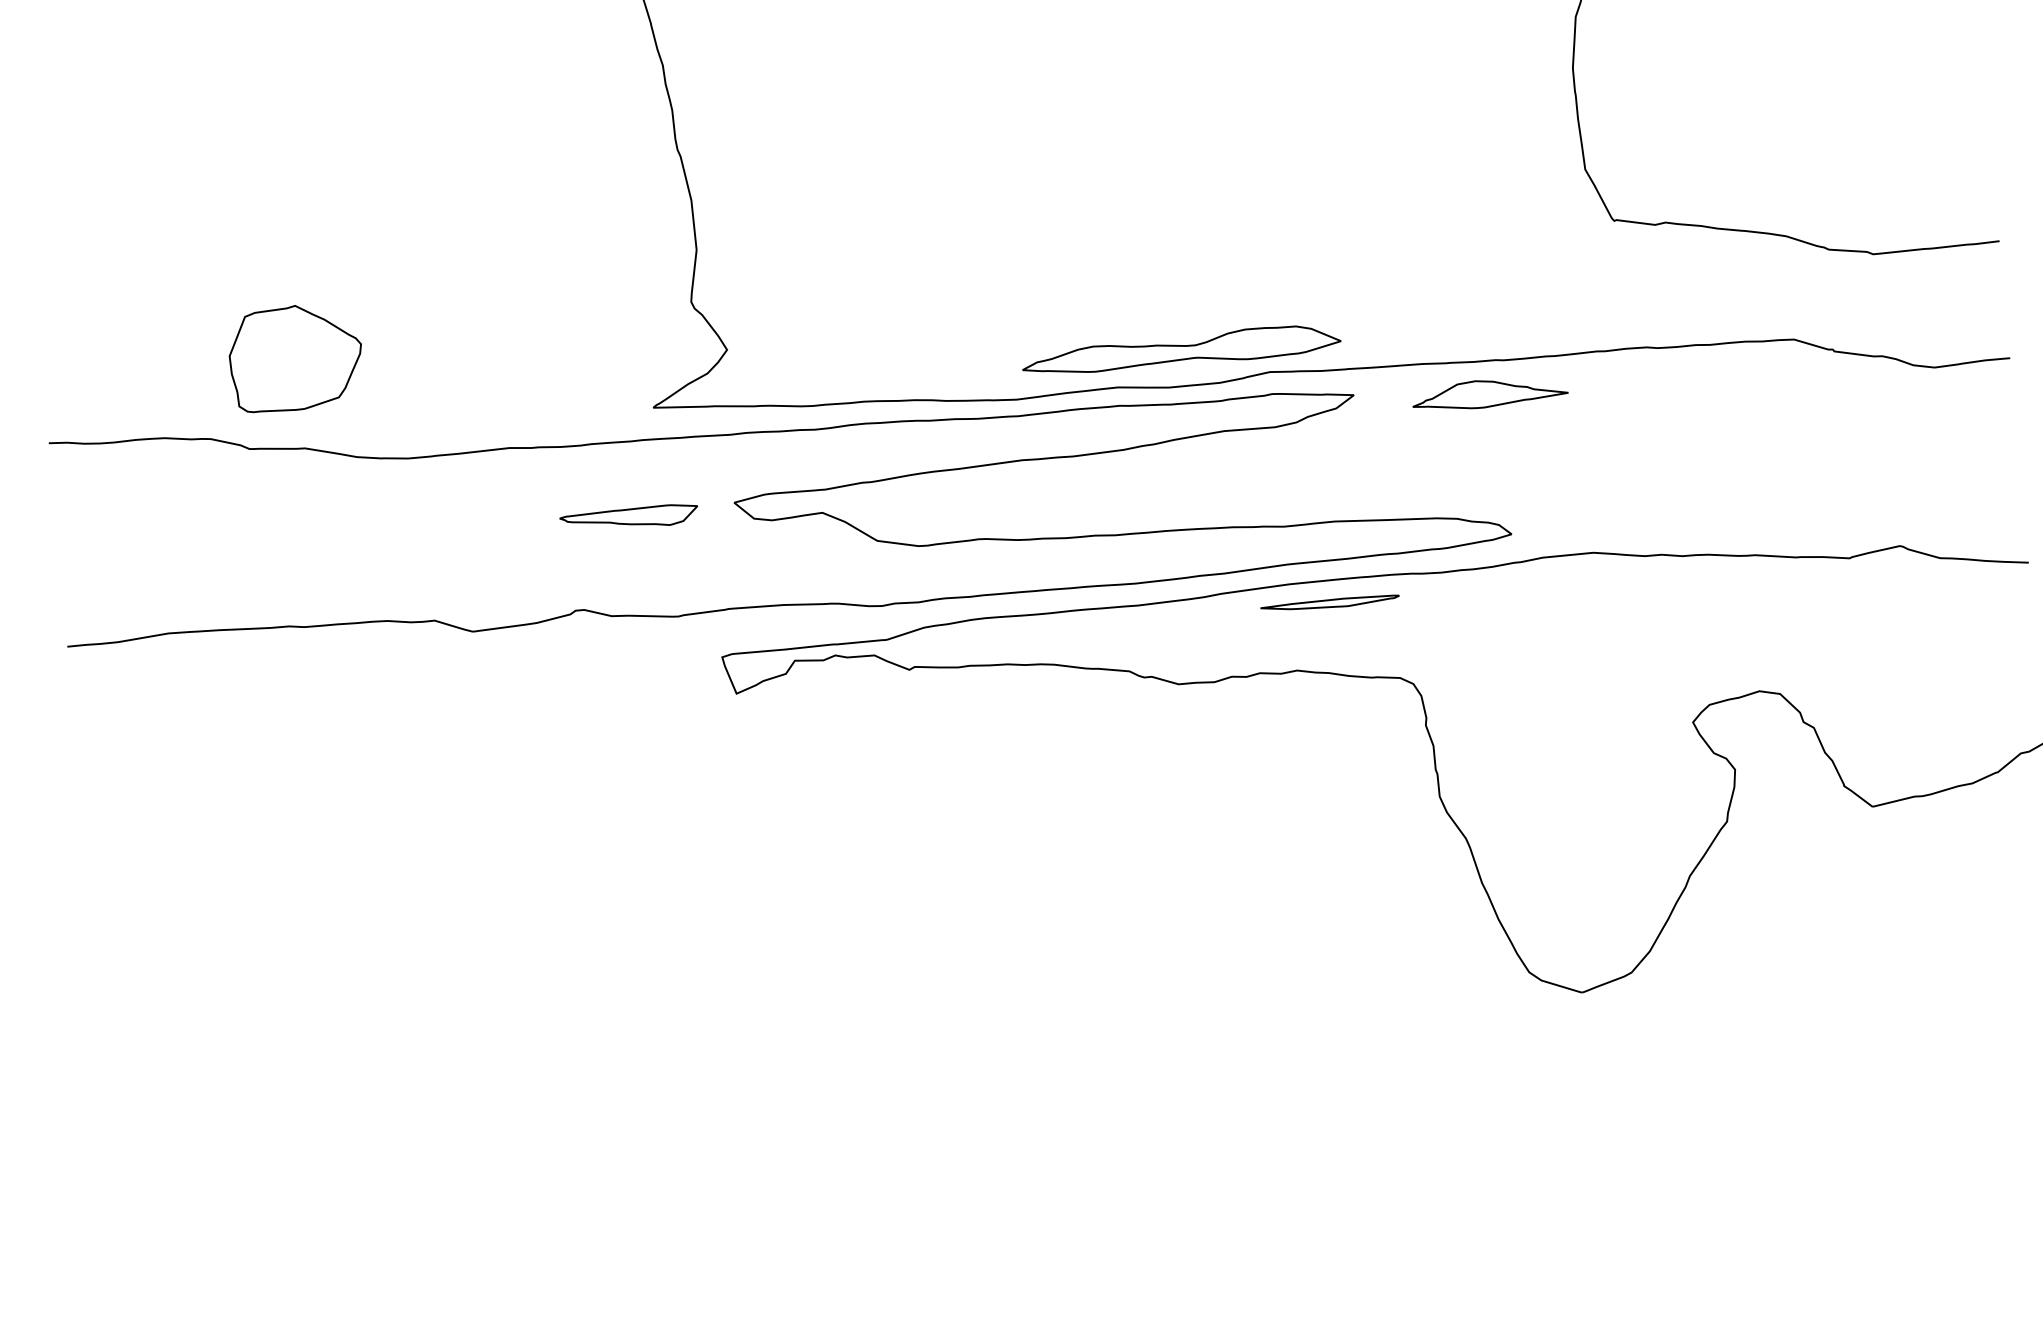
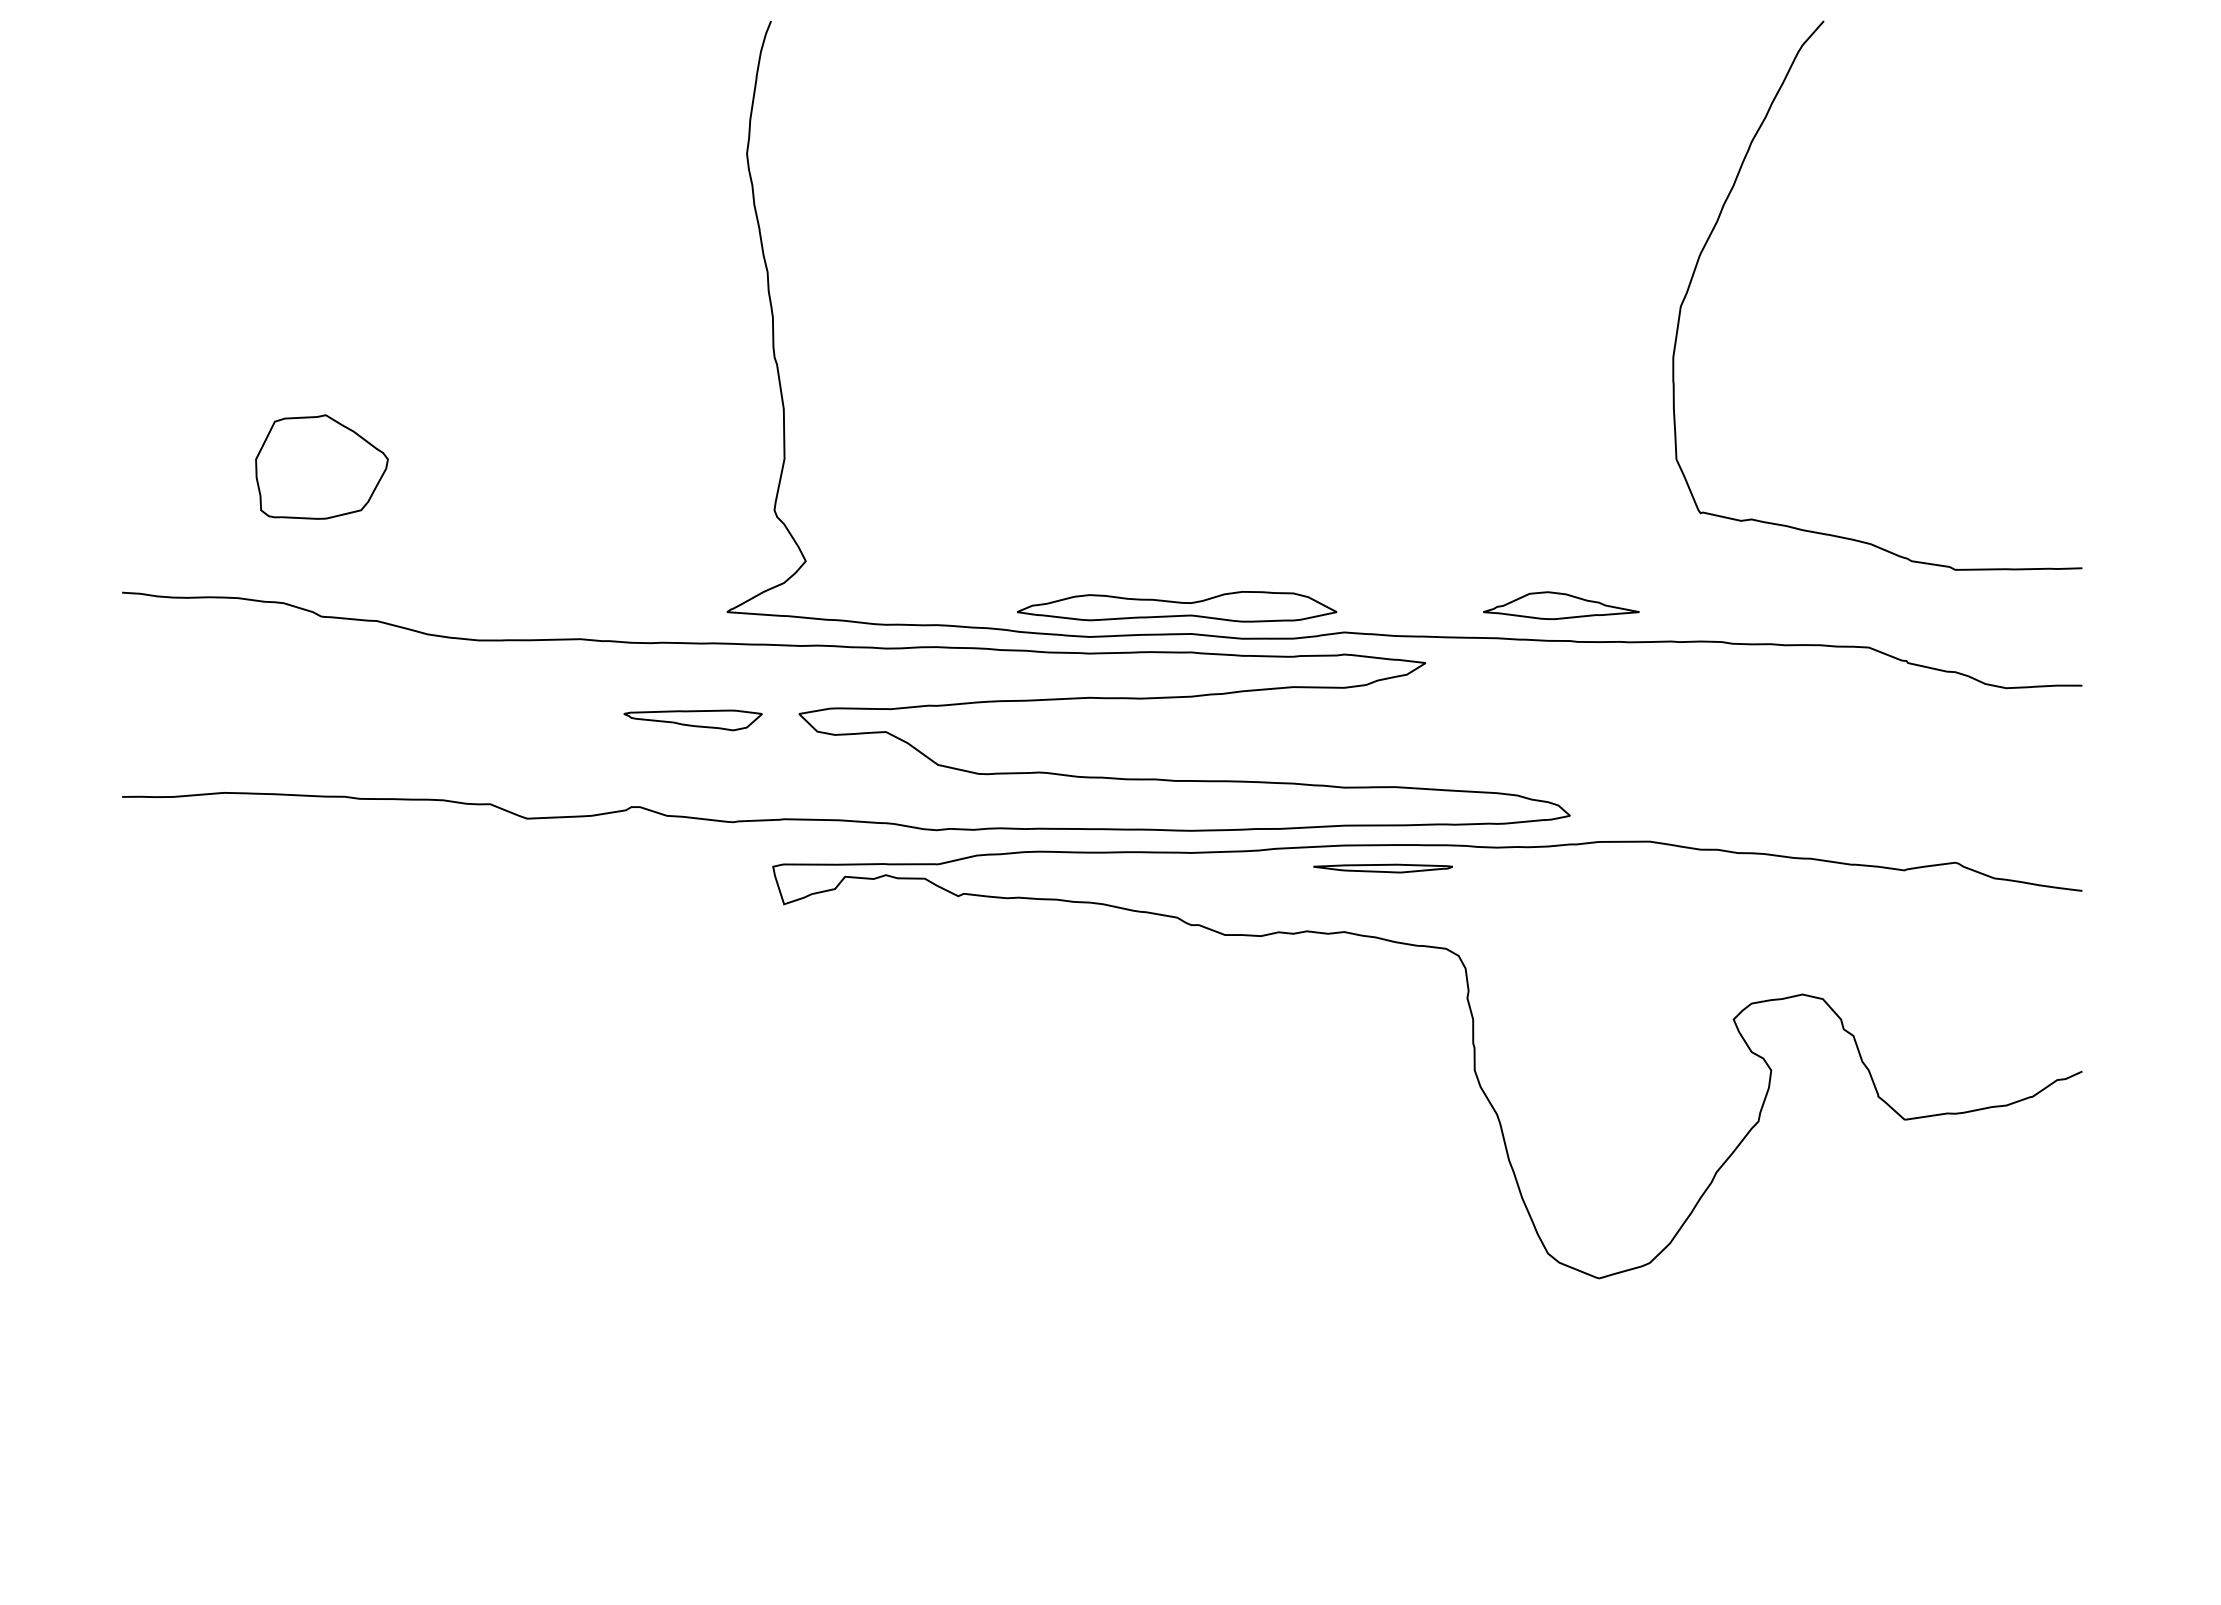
part: (1180, 350) -> (1176, 606), moved
part: (295, 357) -> (321, 466), moved
part: (1490, 393) -> (1561, 605), moved

